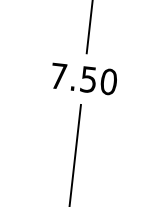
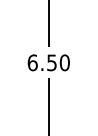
text: (58, 75) -> (32, 62), 7.50 -> 6.50

